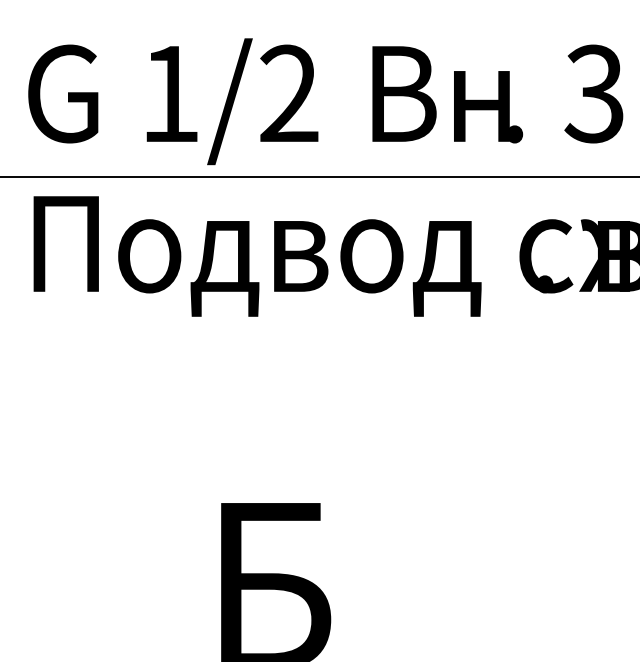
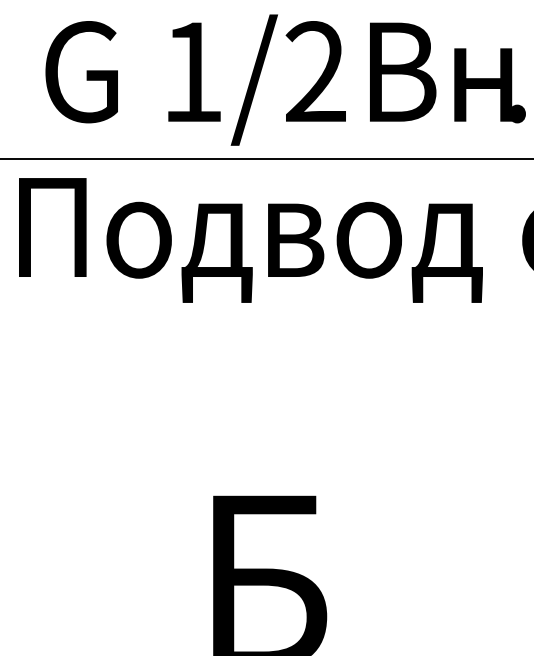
text: (173, 101) -> (195, 79), moved

